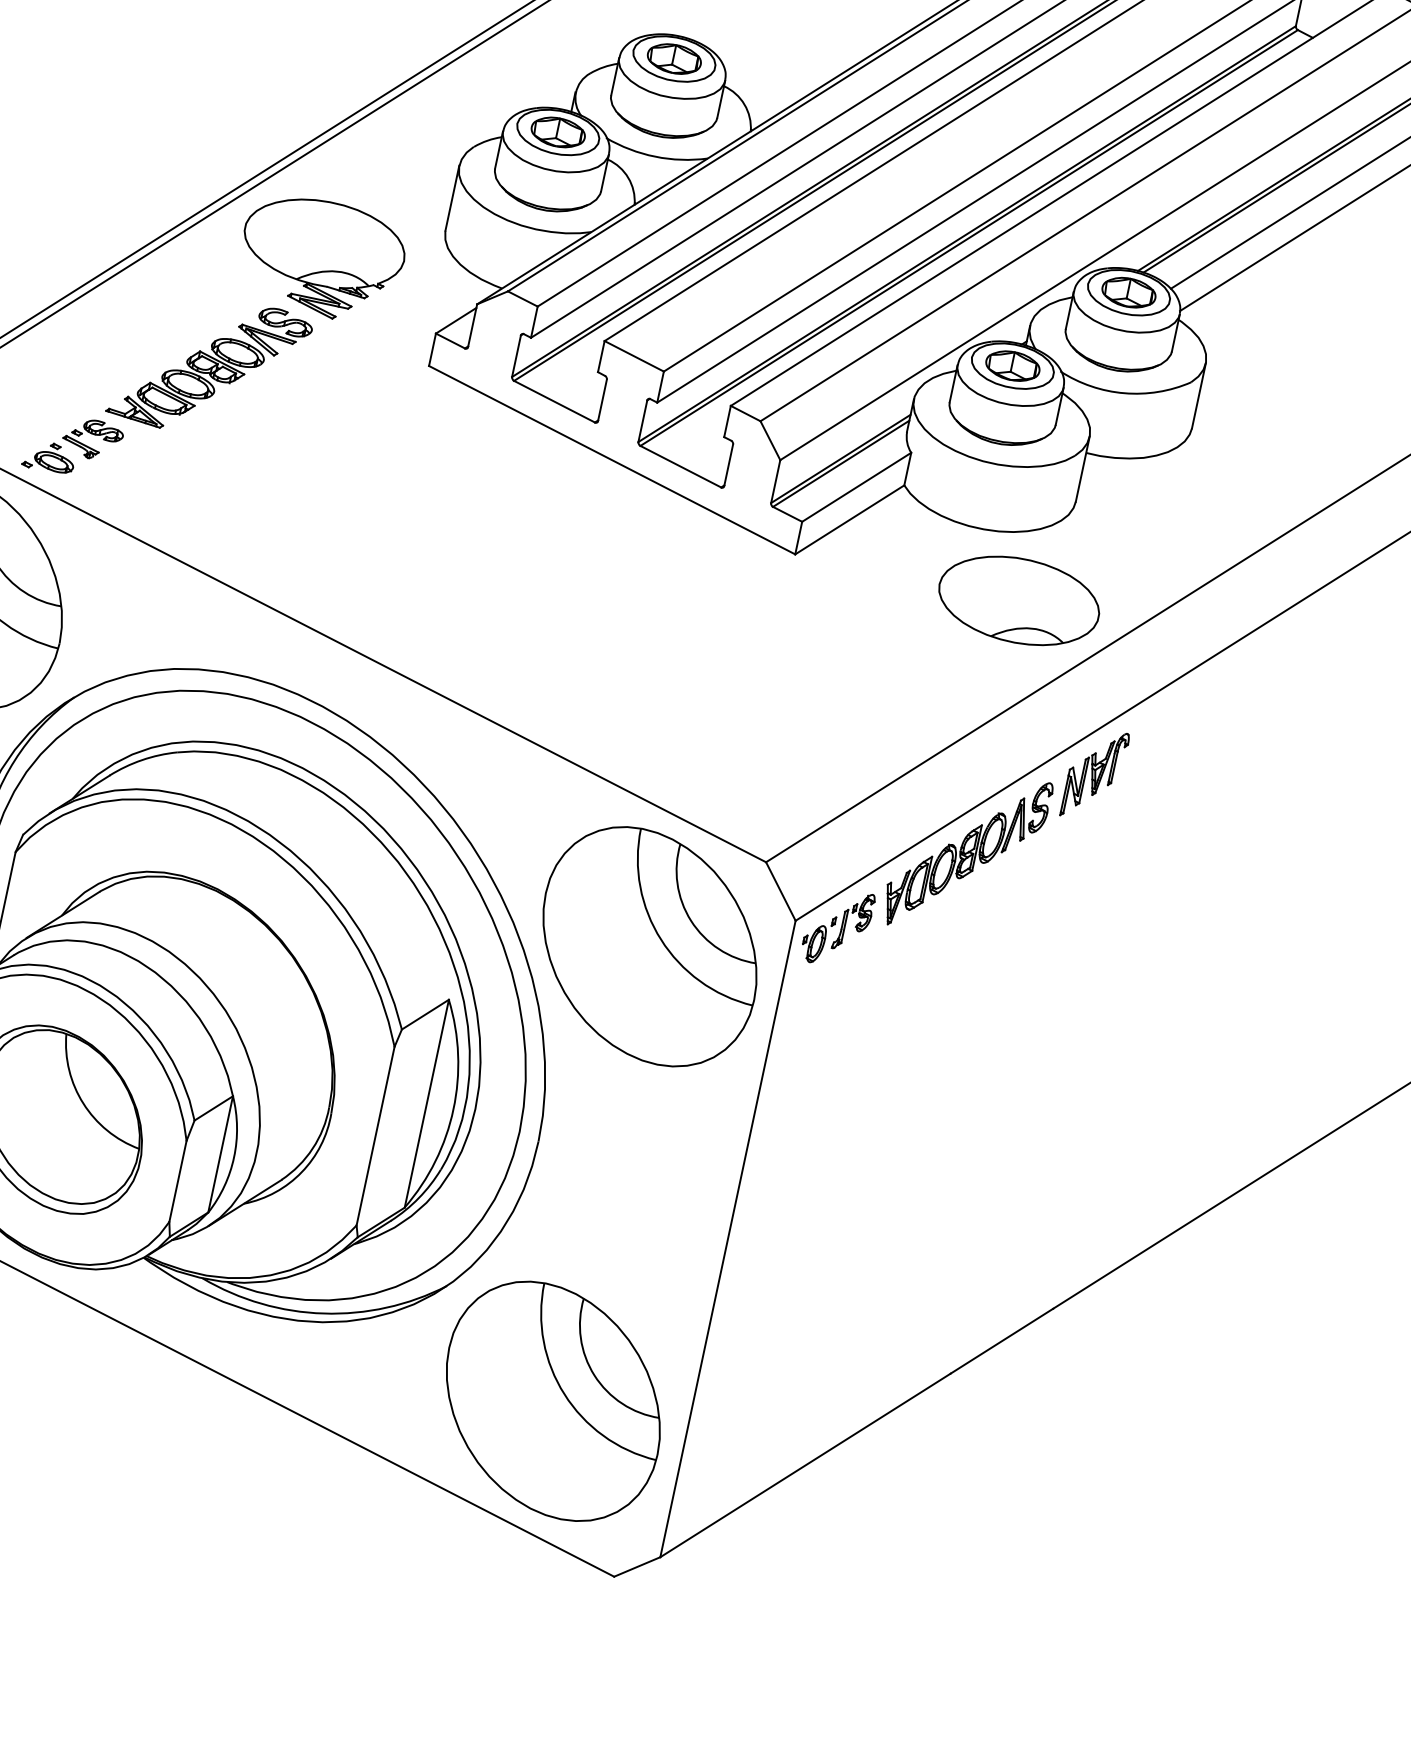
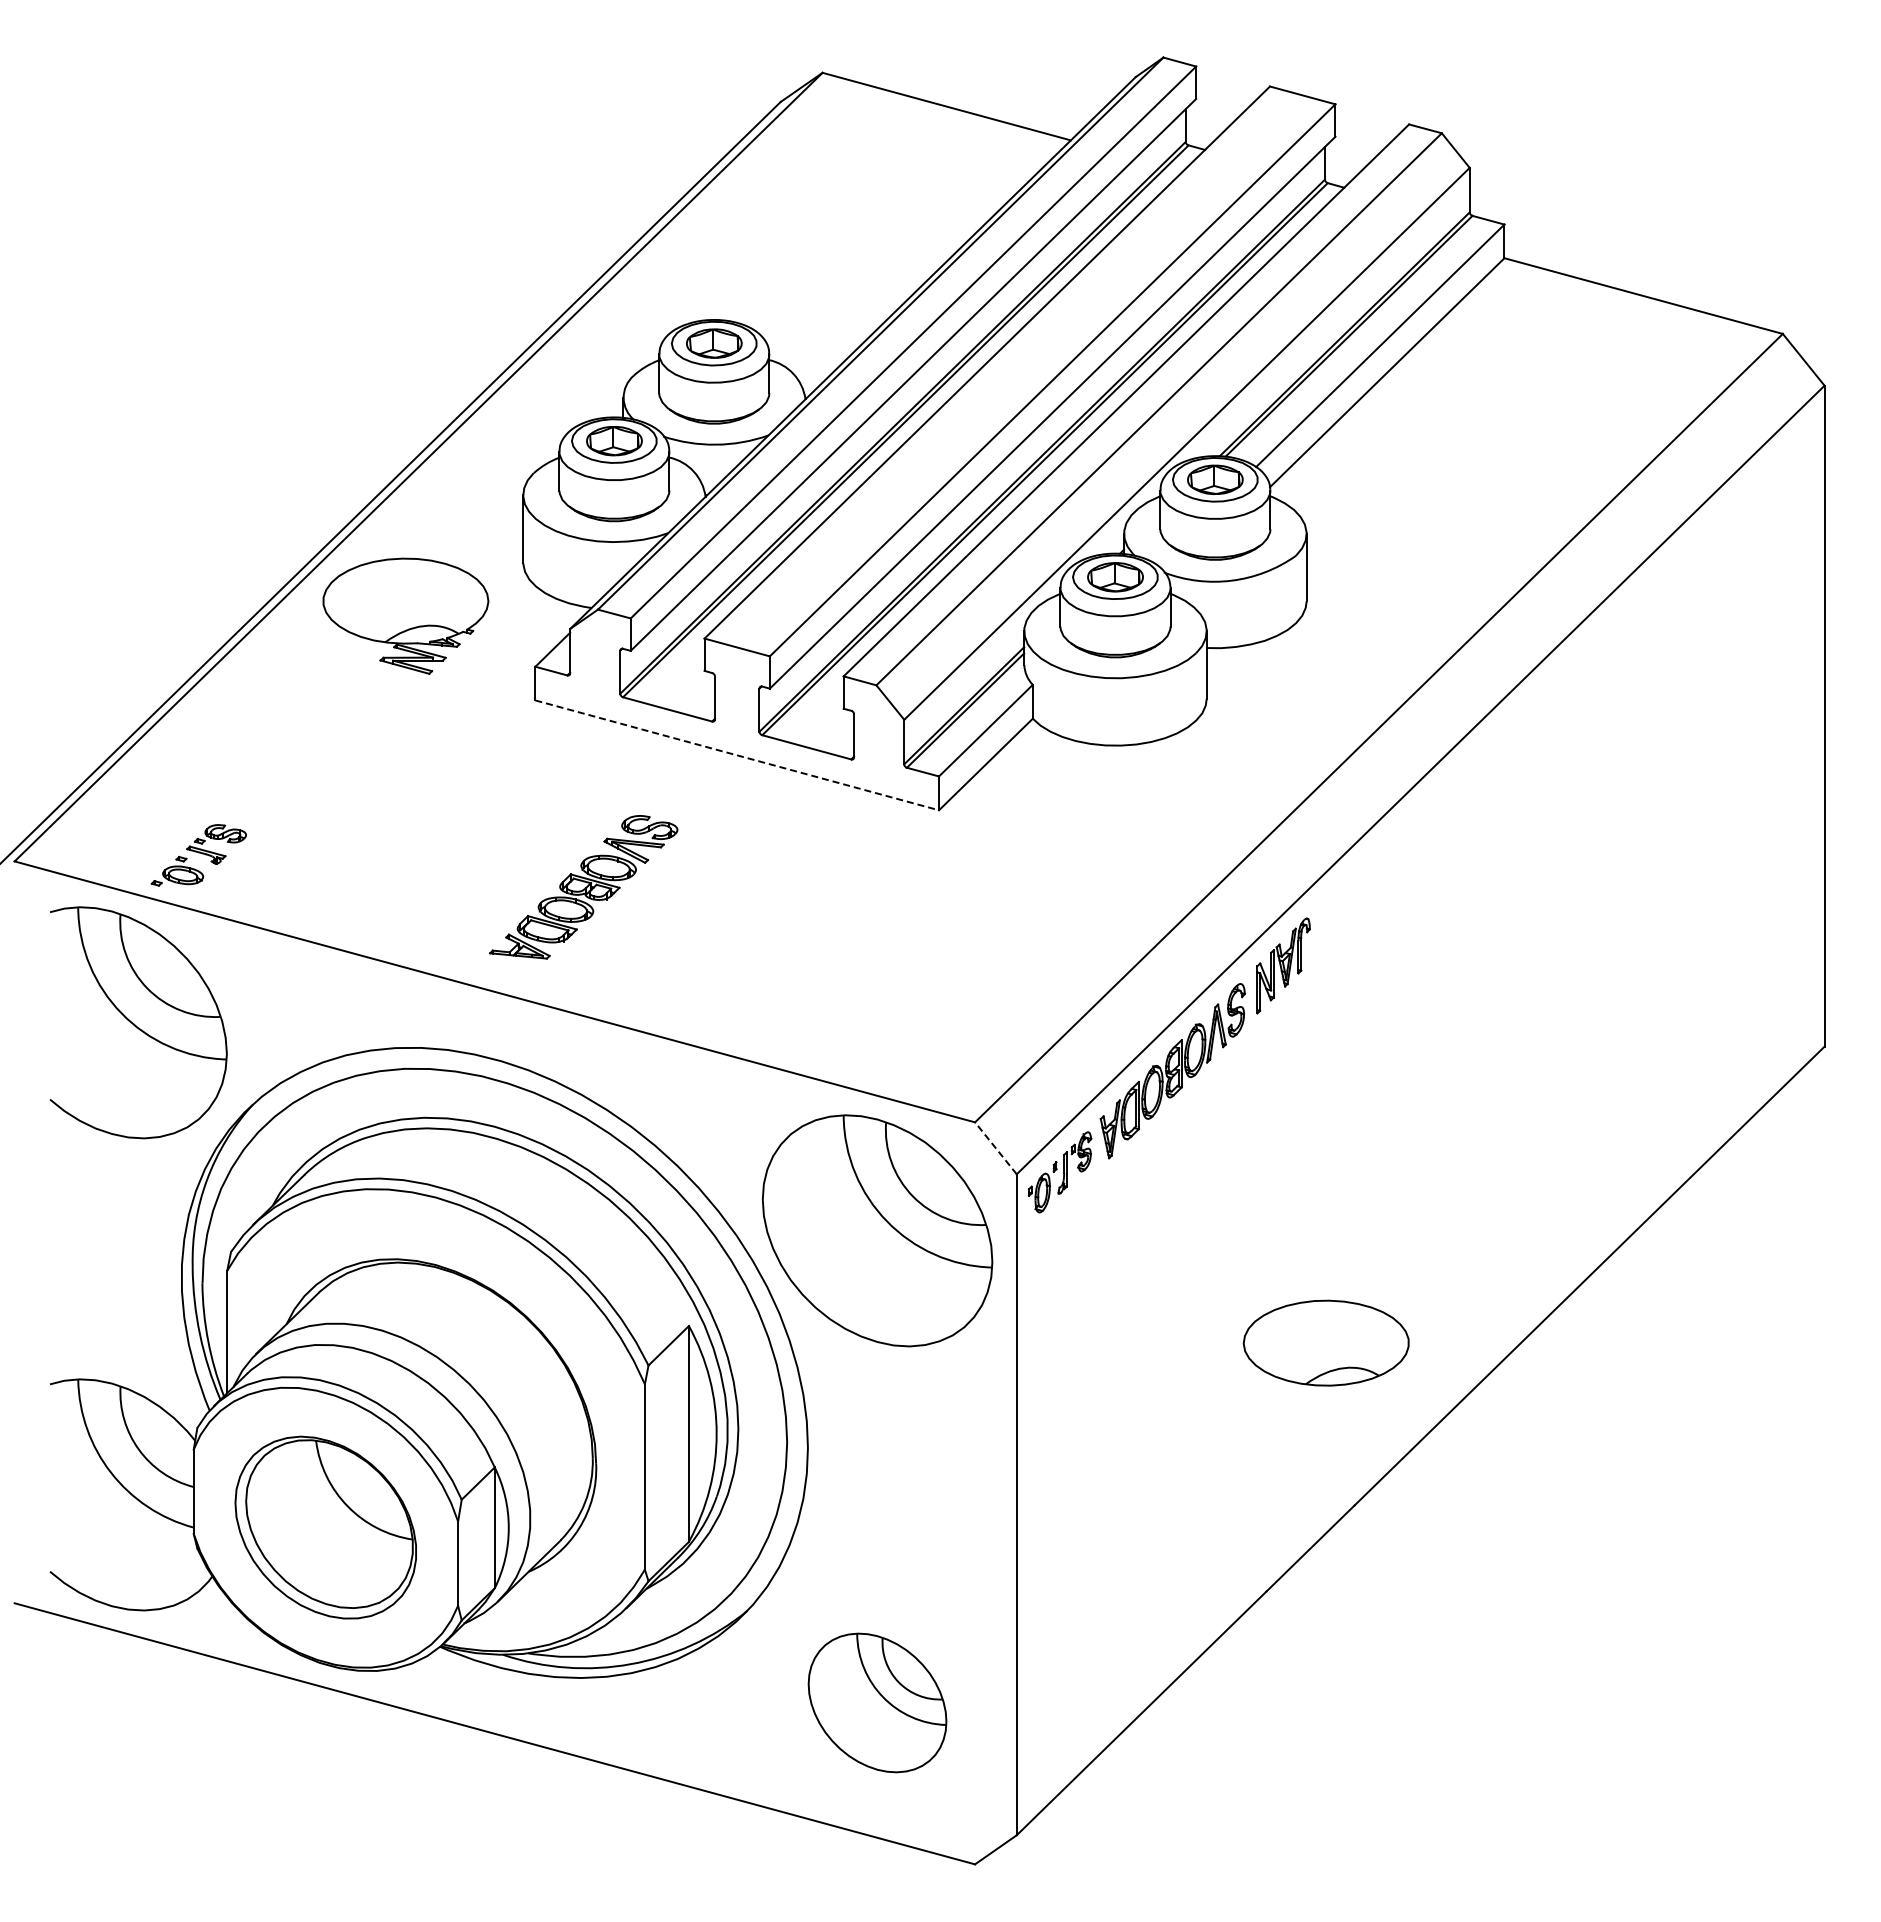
part: (209, 366) -> (583, 887), moved
line: (612, 460) -> (737, 755), solid -> dashed
part: (1018, 600) -> (1325, 1342), moved
line: (780, 890) -> (995, 1147), solid -> dashed
part: (553, 1400) -> (877, 1702), size x0.6

